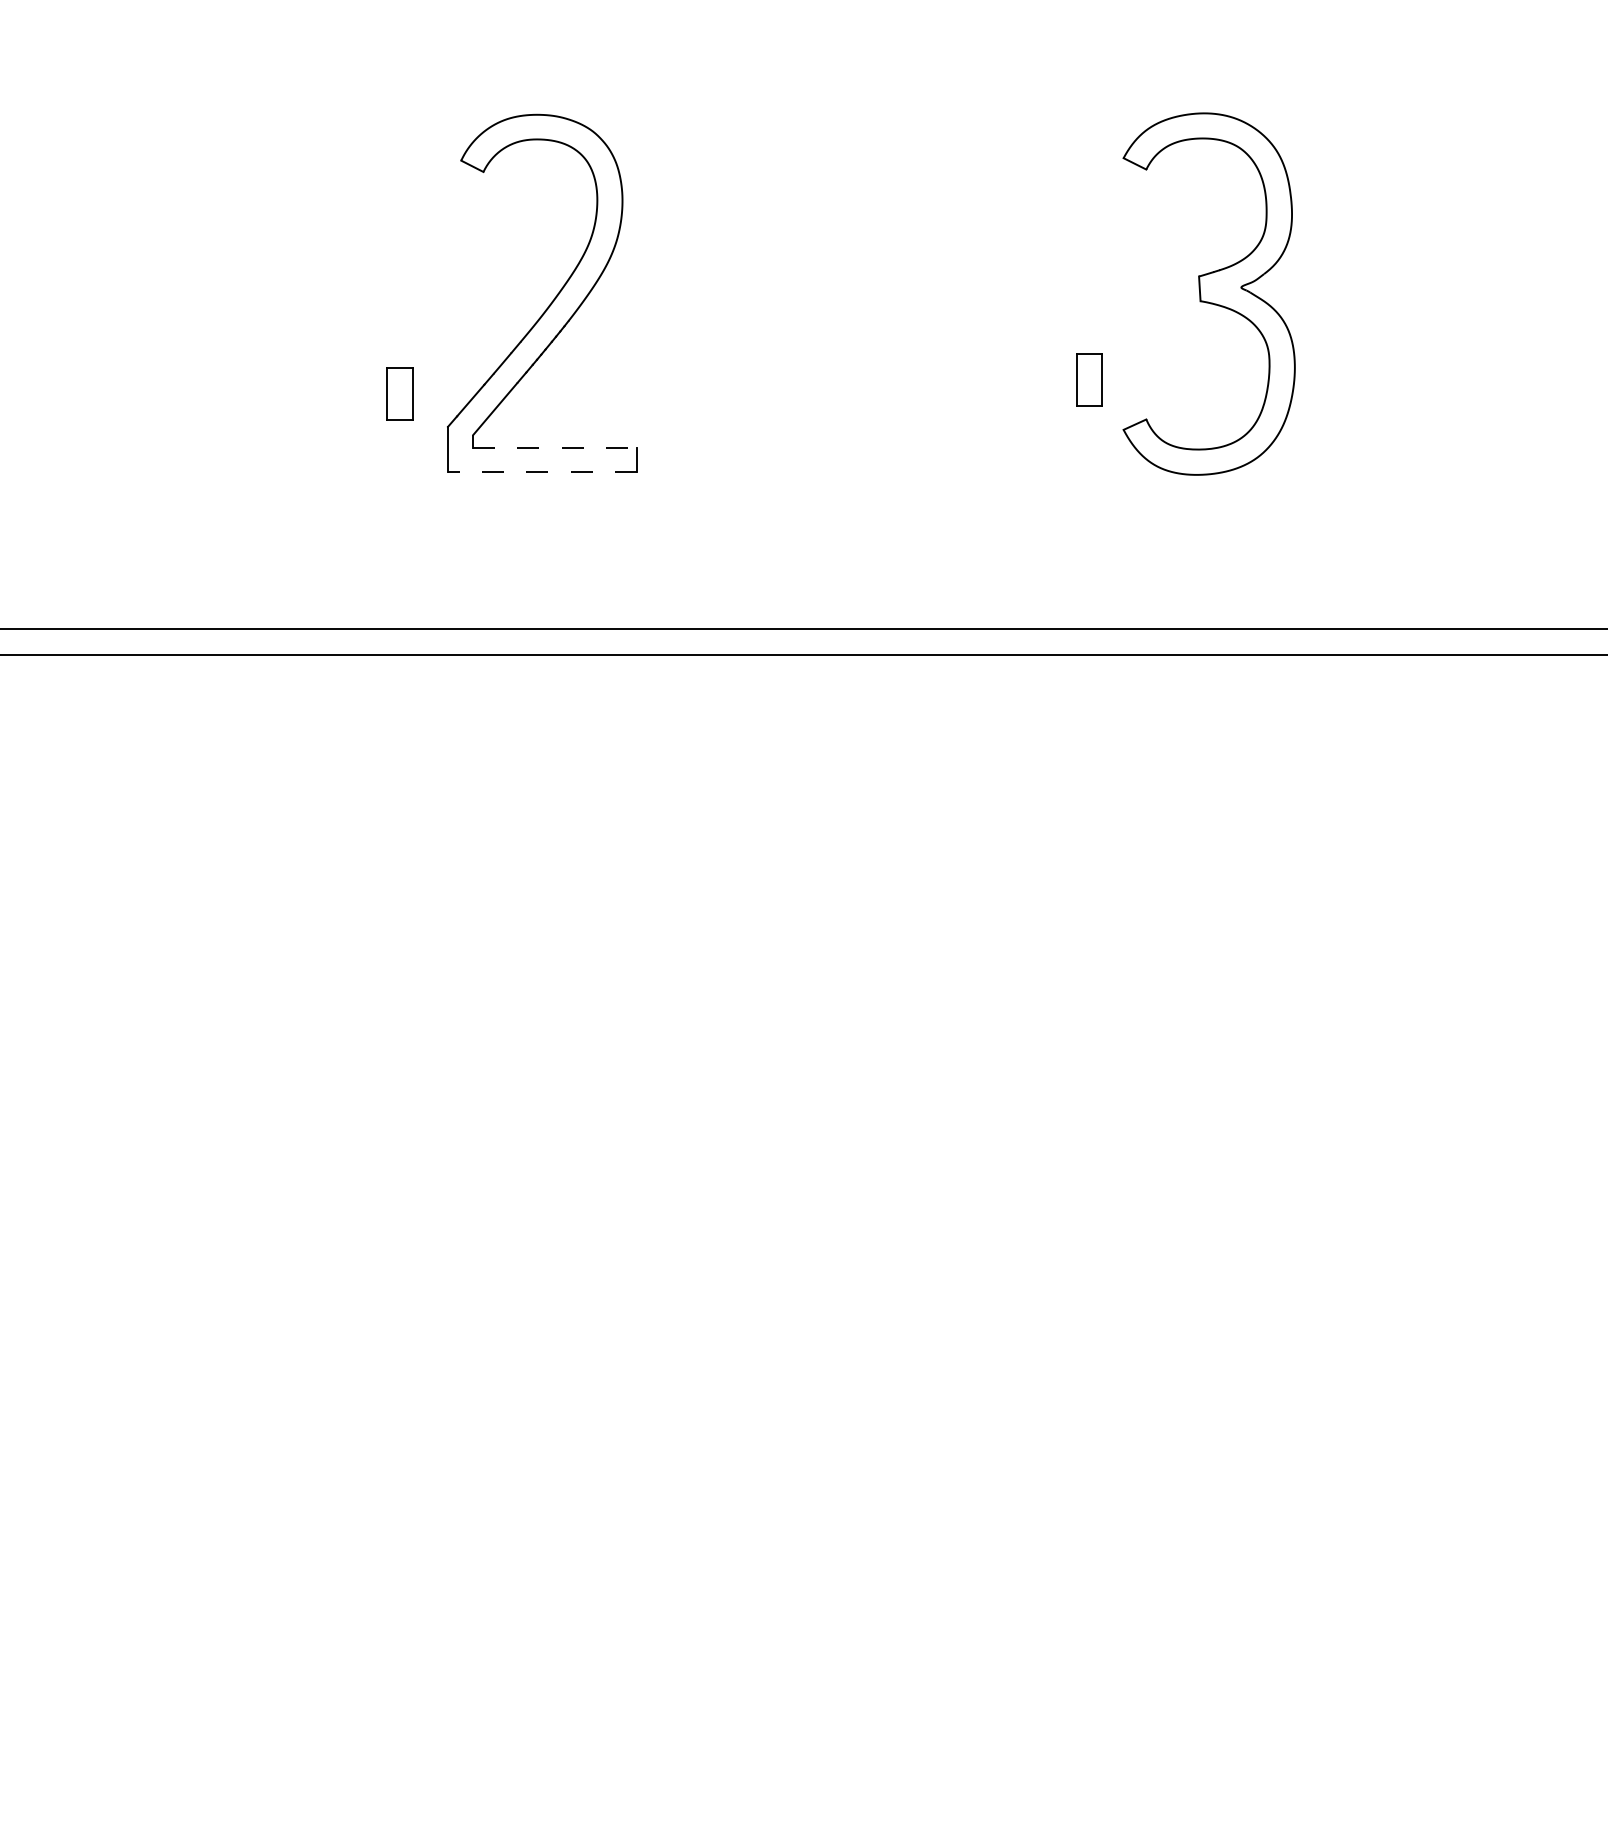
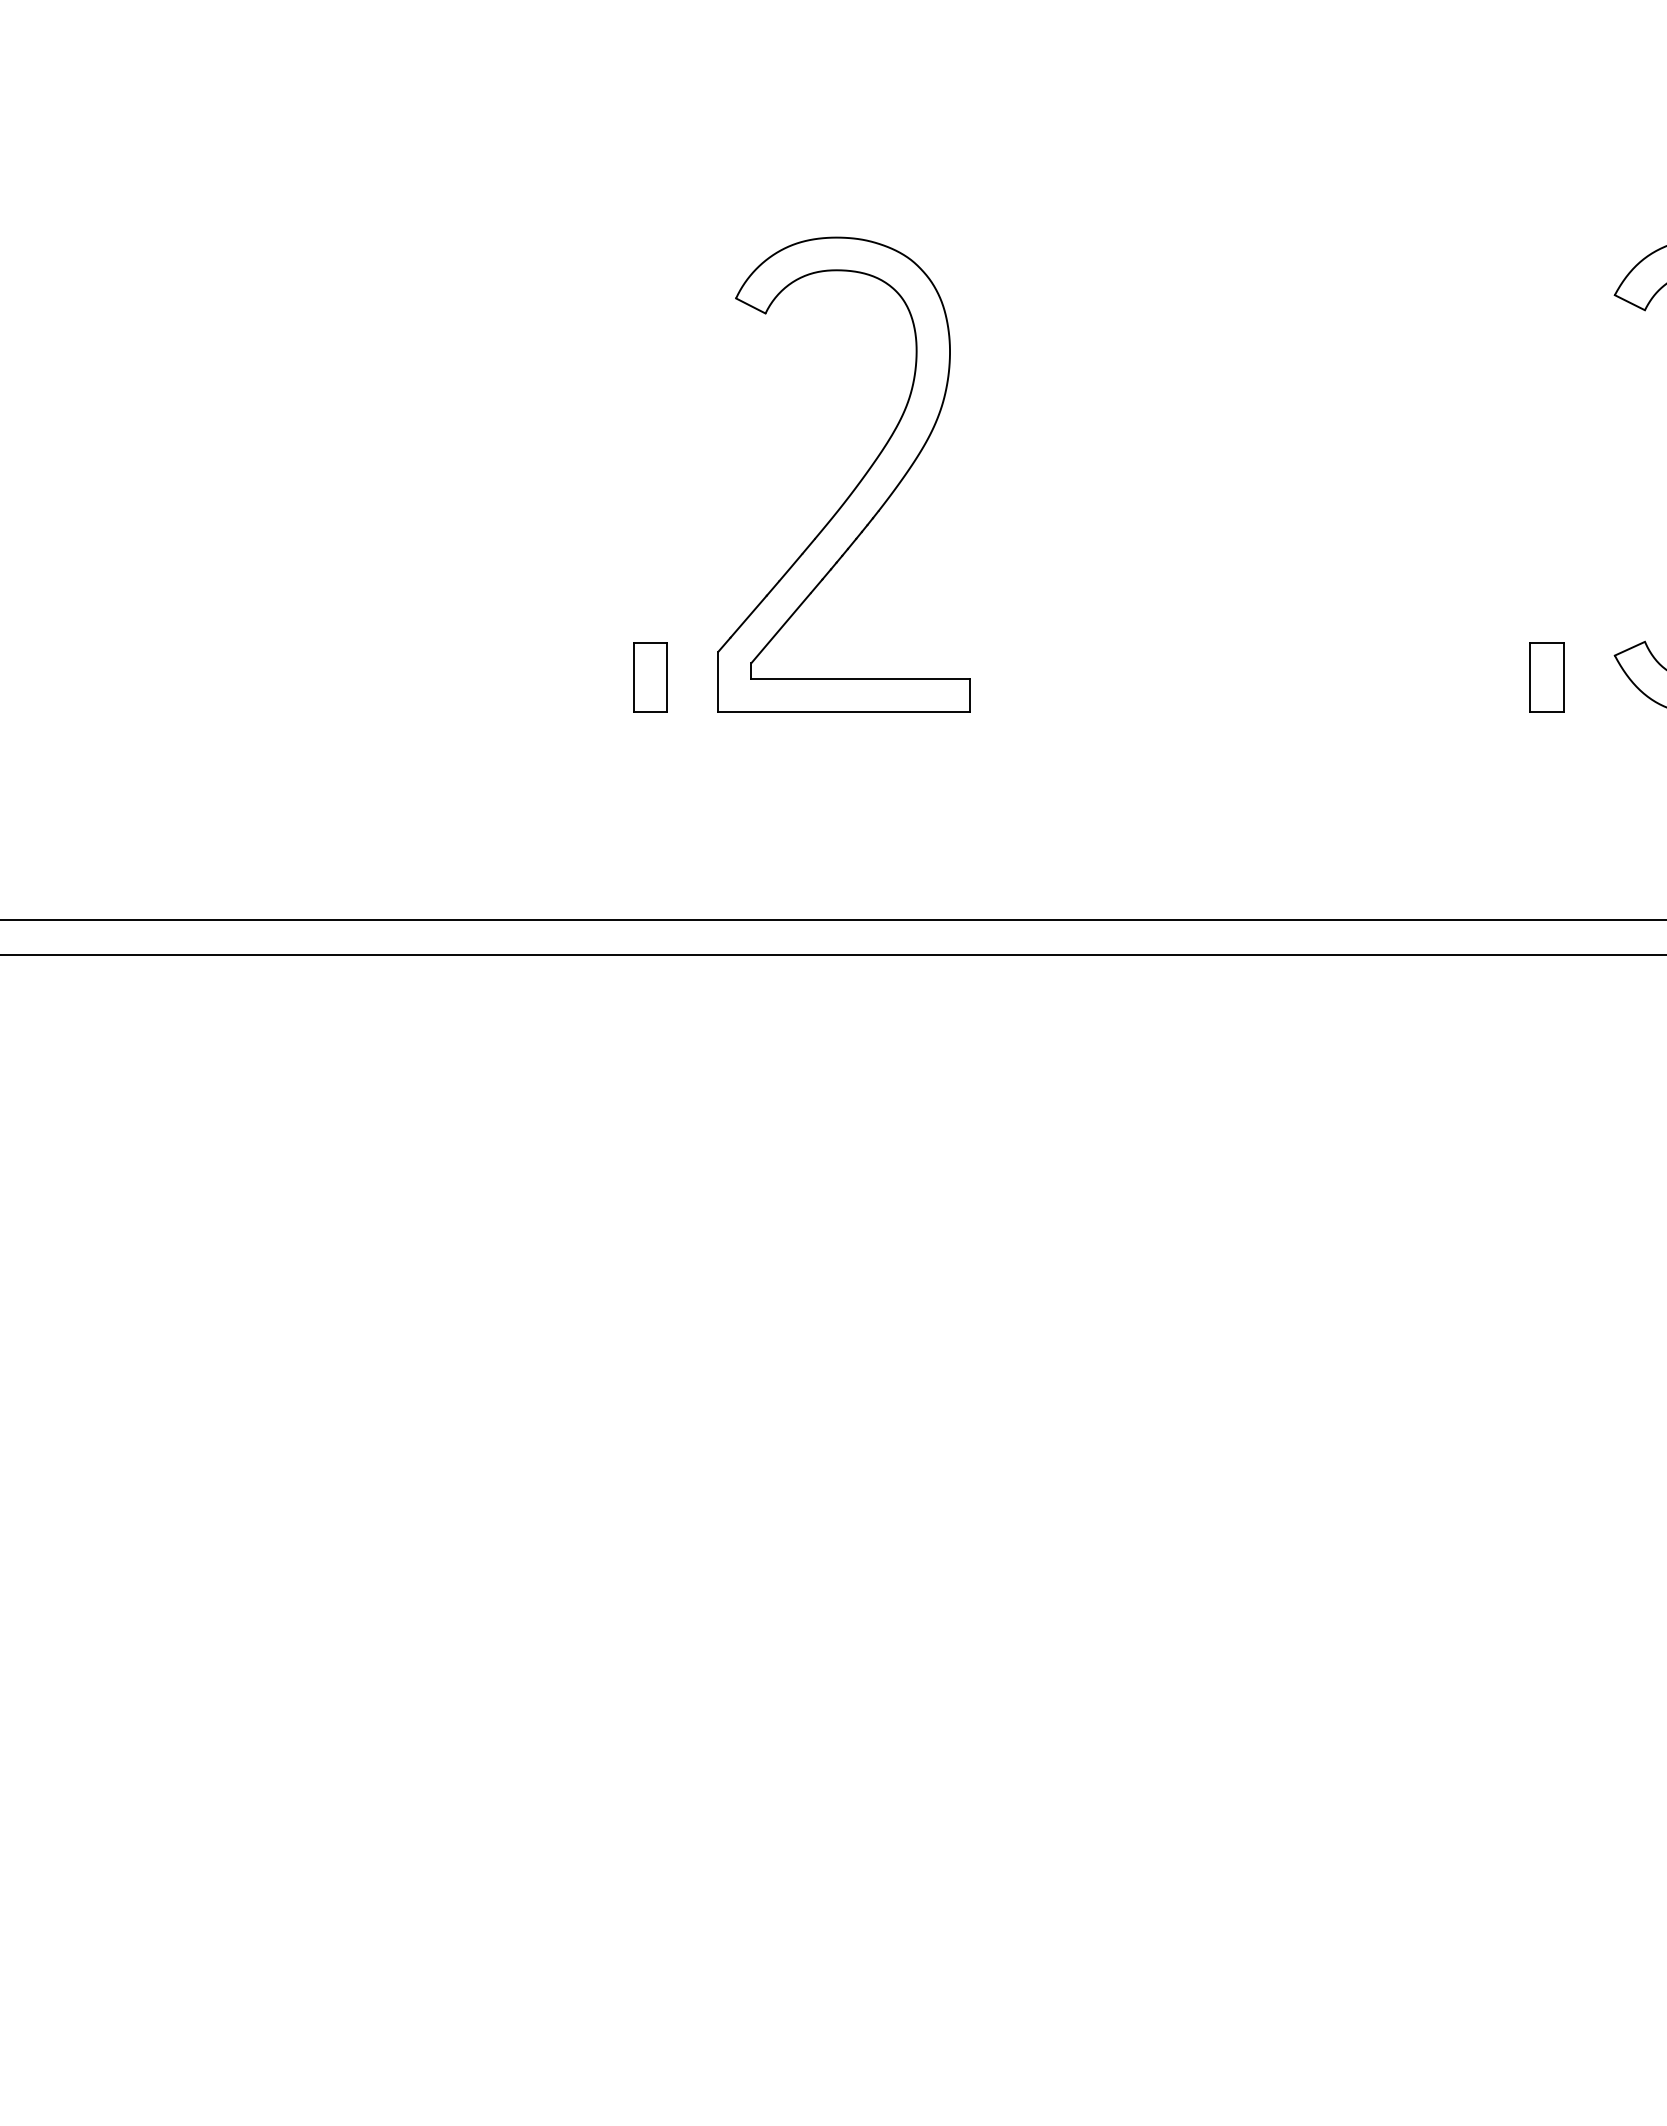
part: (1089, 379) -> (1547, 676), moved
part: (399, 393) -> (650, 676), moved
line: (555, 447) -> (861, 678), dashed -> solid
line: (542, 472) -> (843, 712), dashed -> solid

